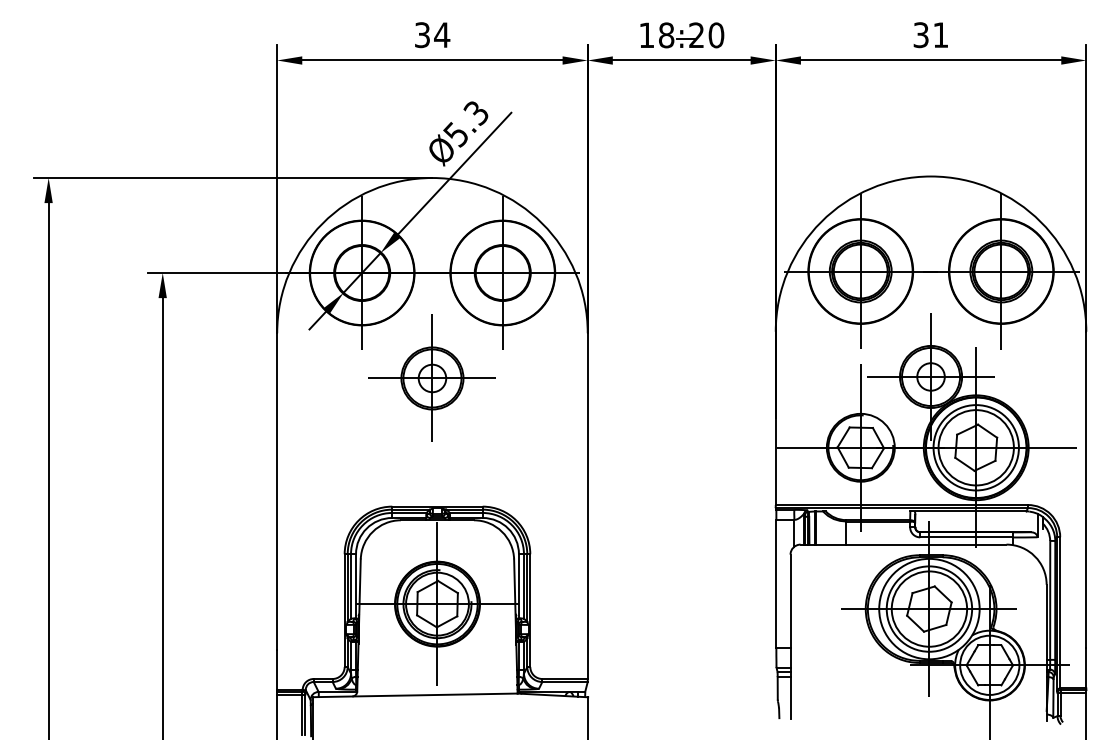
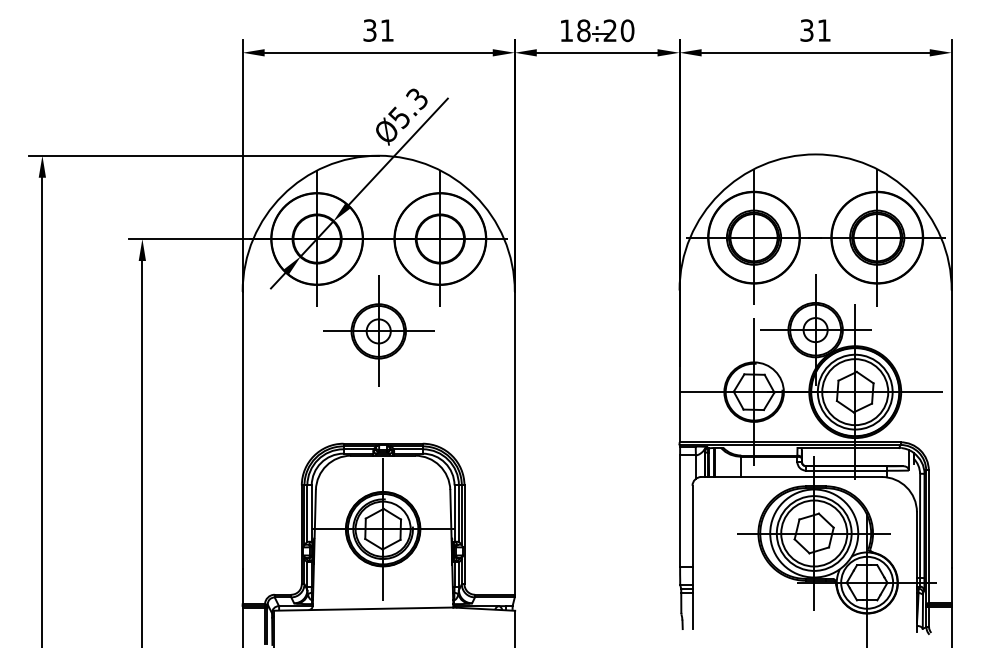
text: (442, 34) -> (387, 30), 34 -> 31

